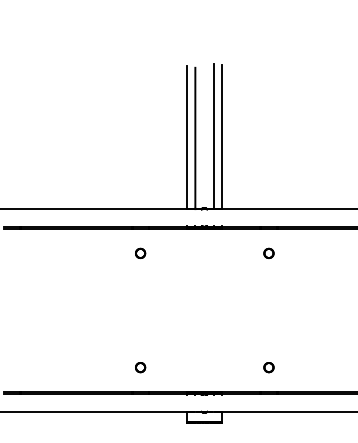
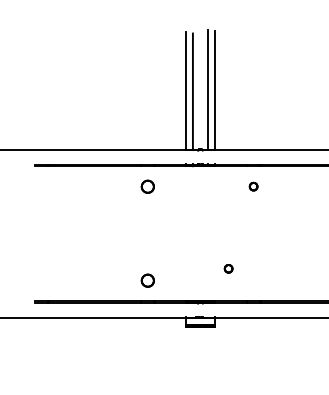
part: (140, 253) -> (147, 186), size x1.6
part: (140, 367) -> (147, 280), size x1.6
part: (268, 367) -> (228, 268), moved

